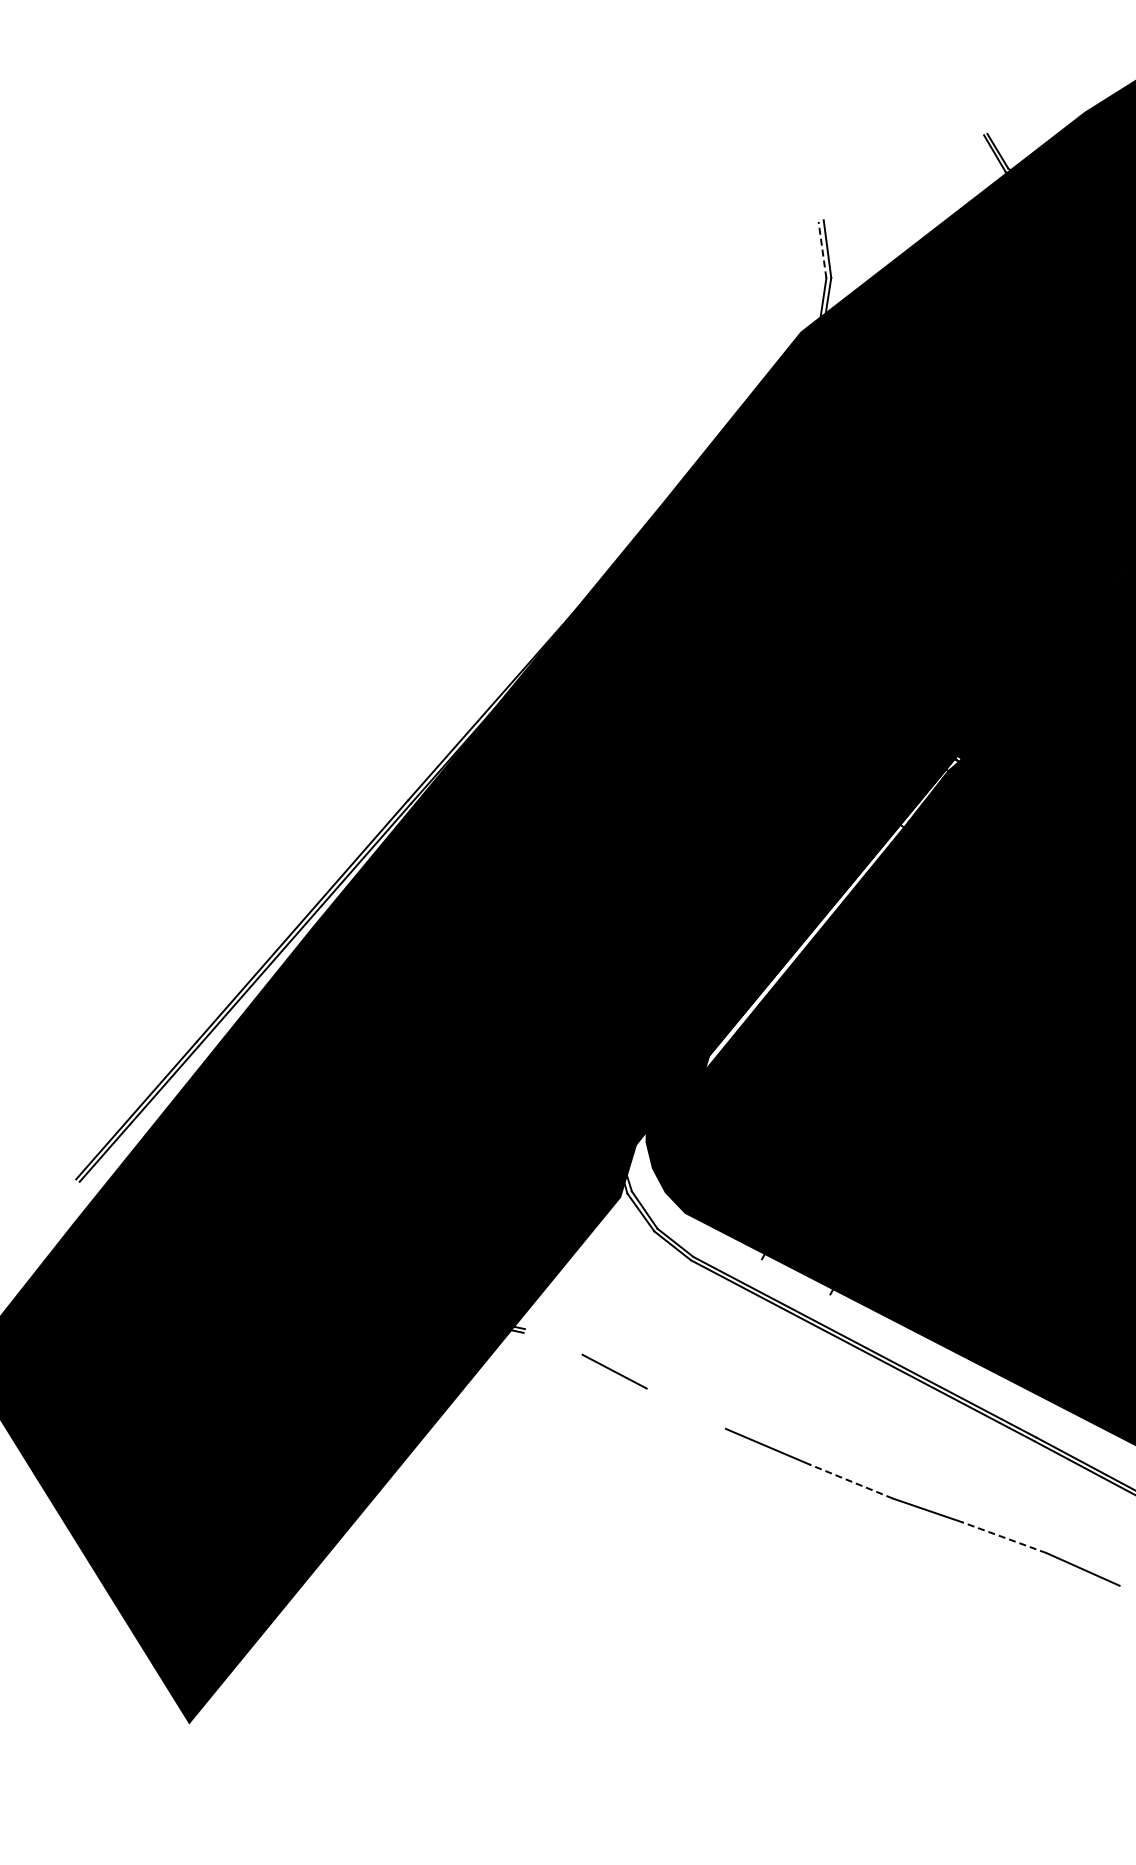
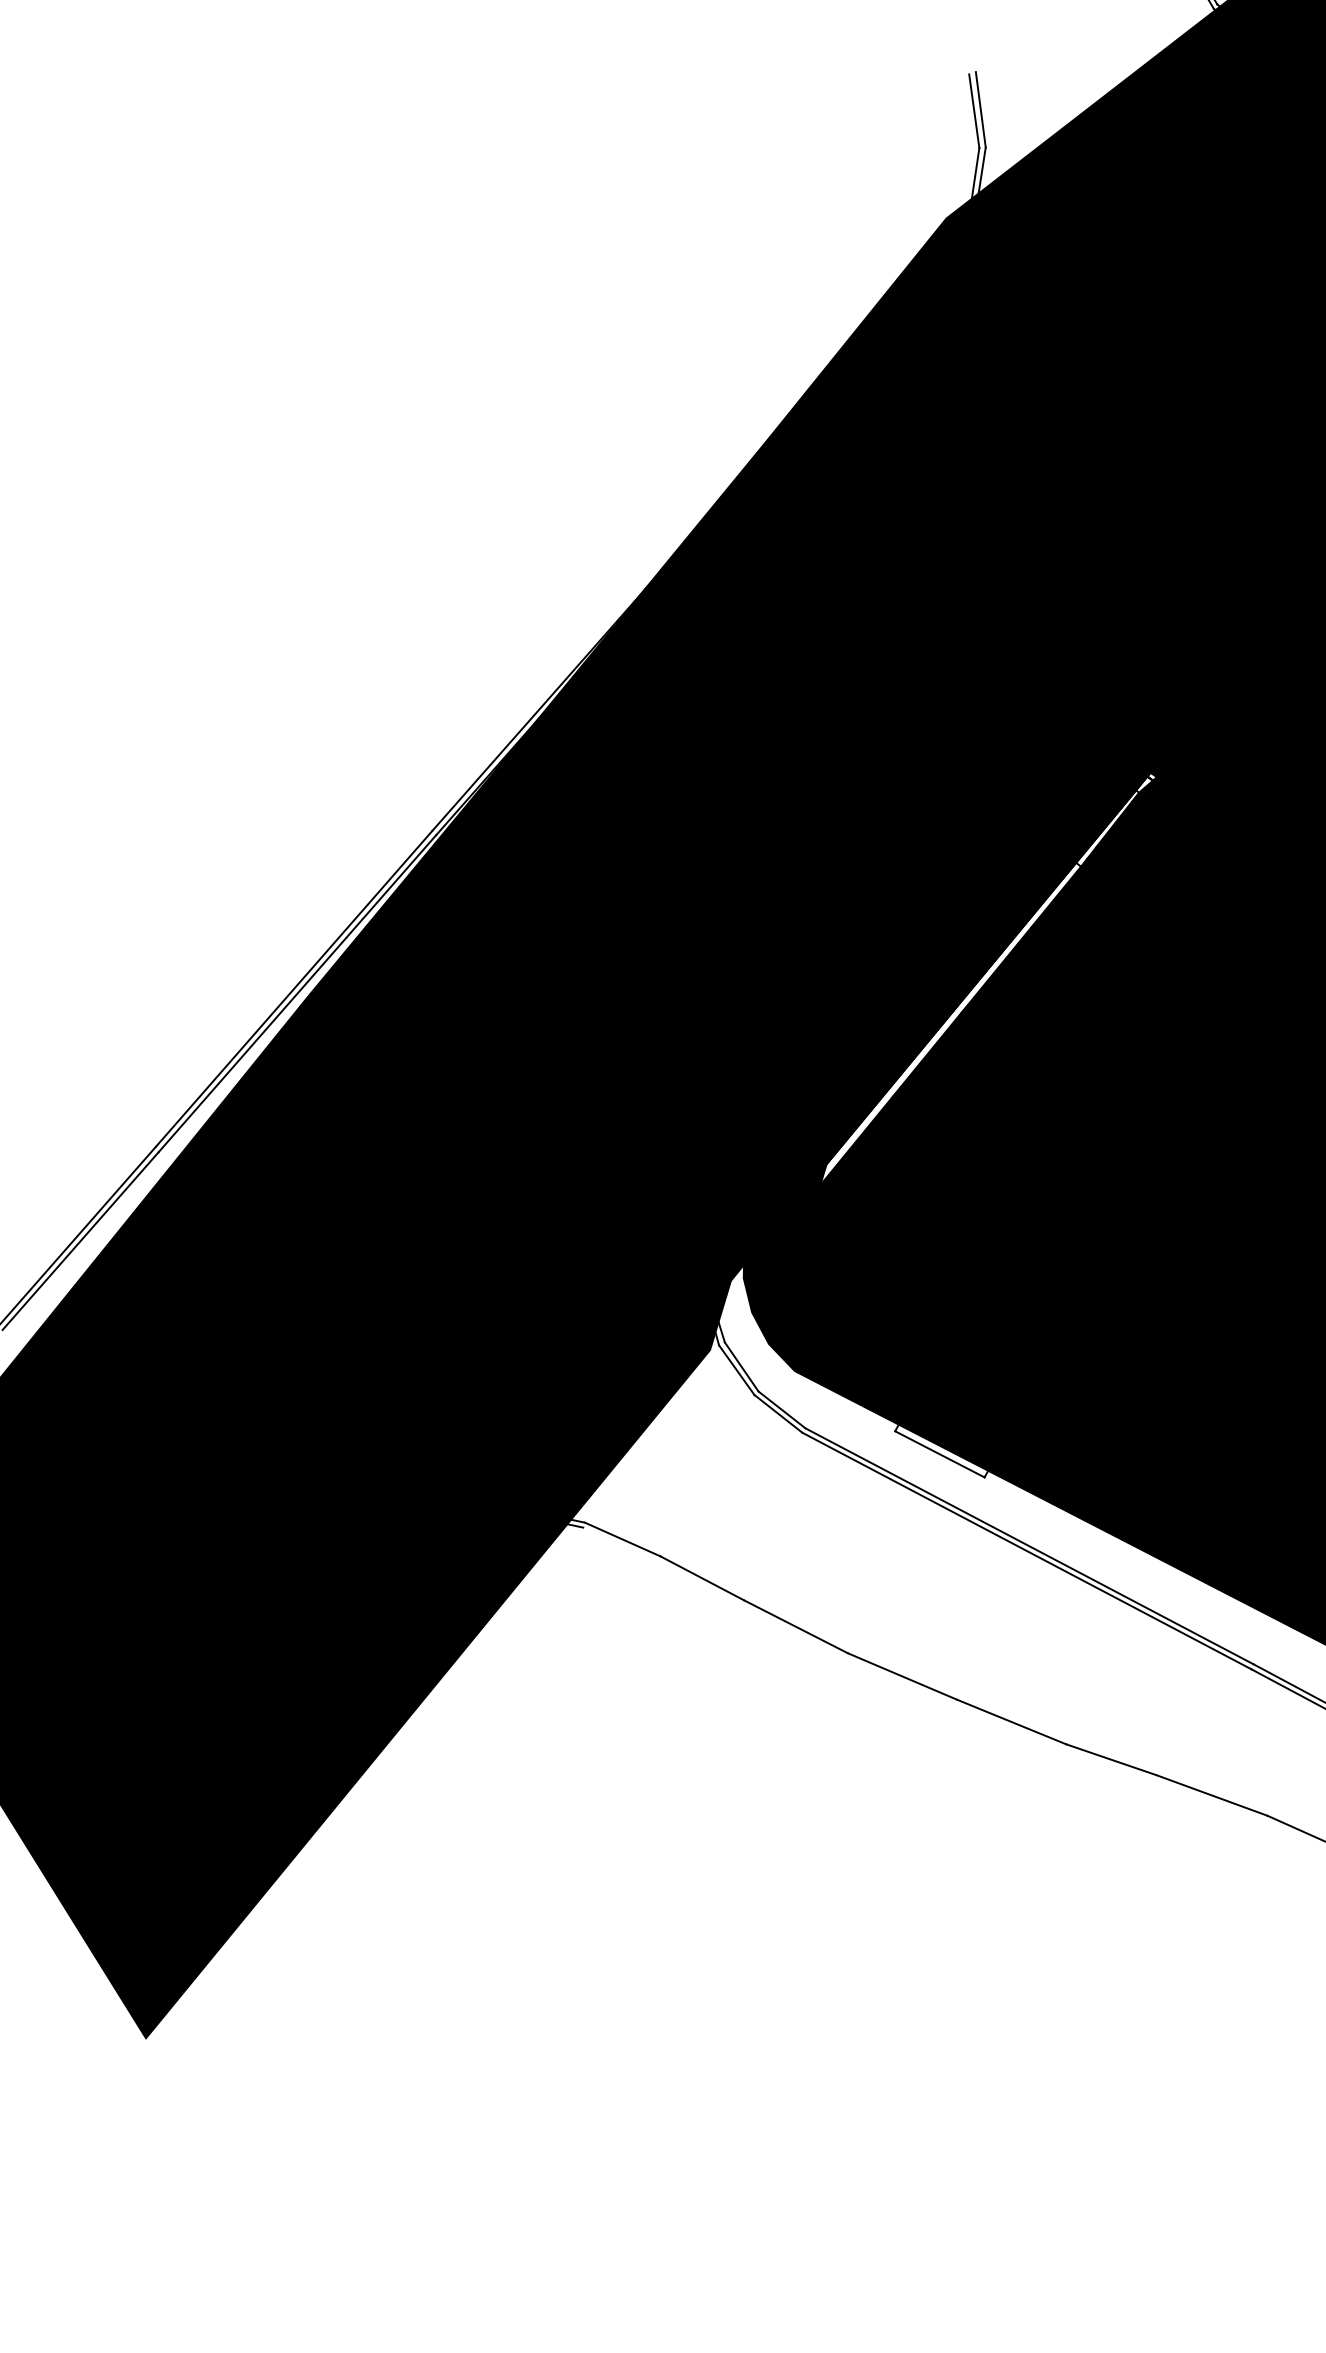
line: (822, 249) -> (974, 110), dashed -> solid
line: (796, 1276) -> (940, 1453), added
line: (553, 1341) -> (622, 1538), added
line: (685, 1408) -> (795, 1626), added
line: (850, 1481) -> (1010, 1722), dashed -> solid
line: (1003, 1537) -> (1211, 1795), dashed -> solid

